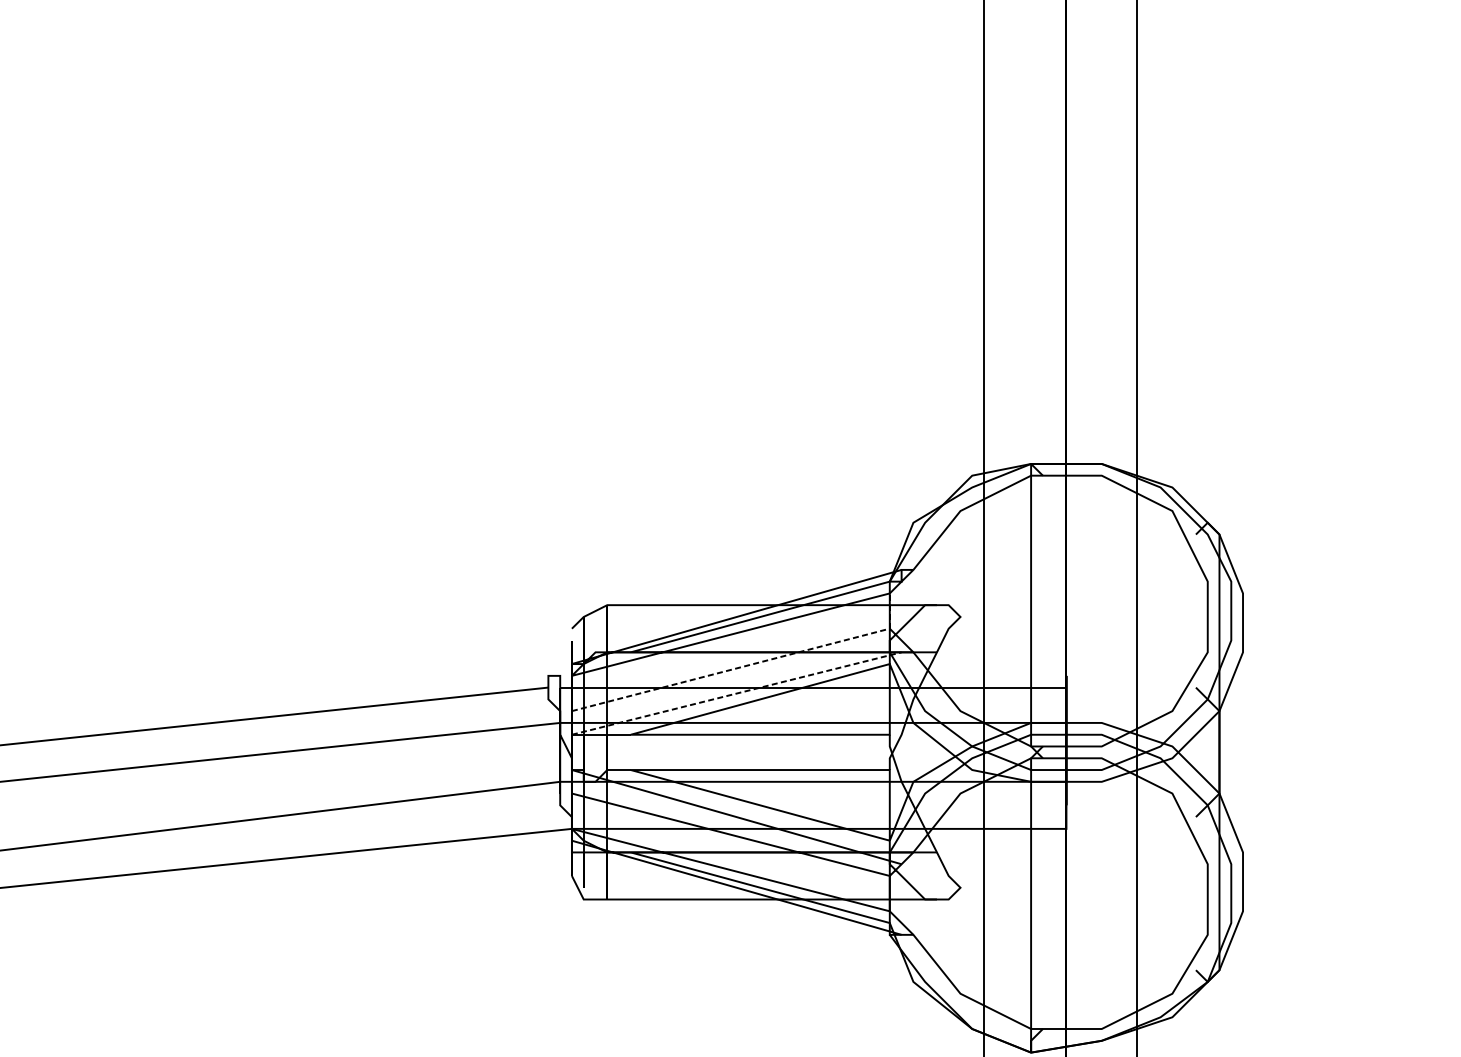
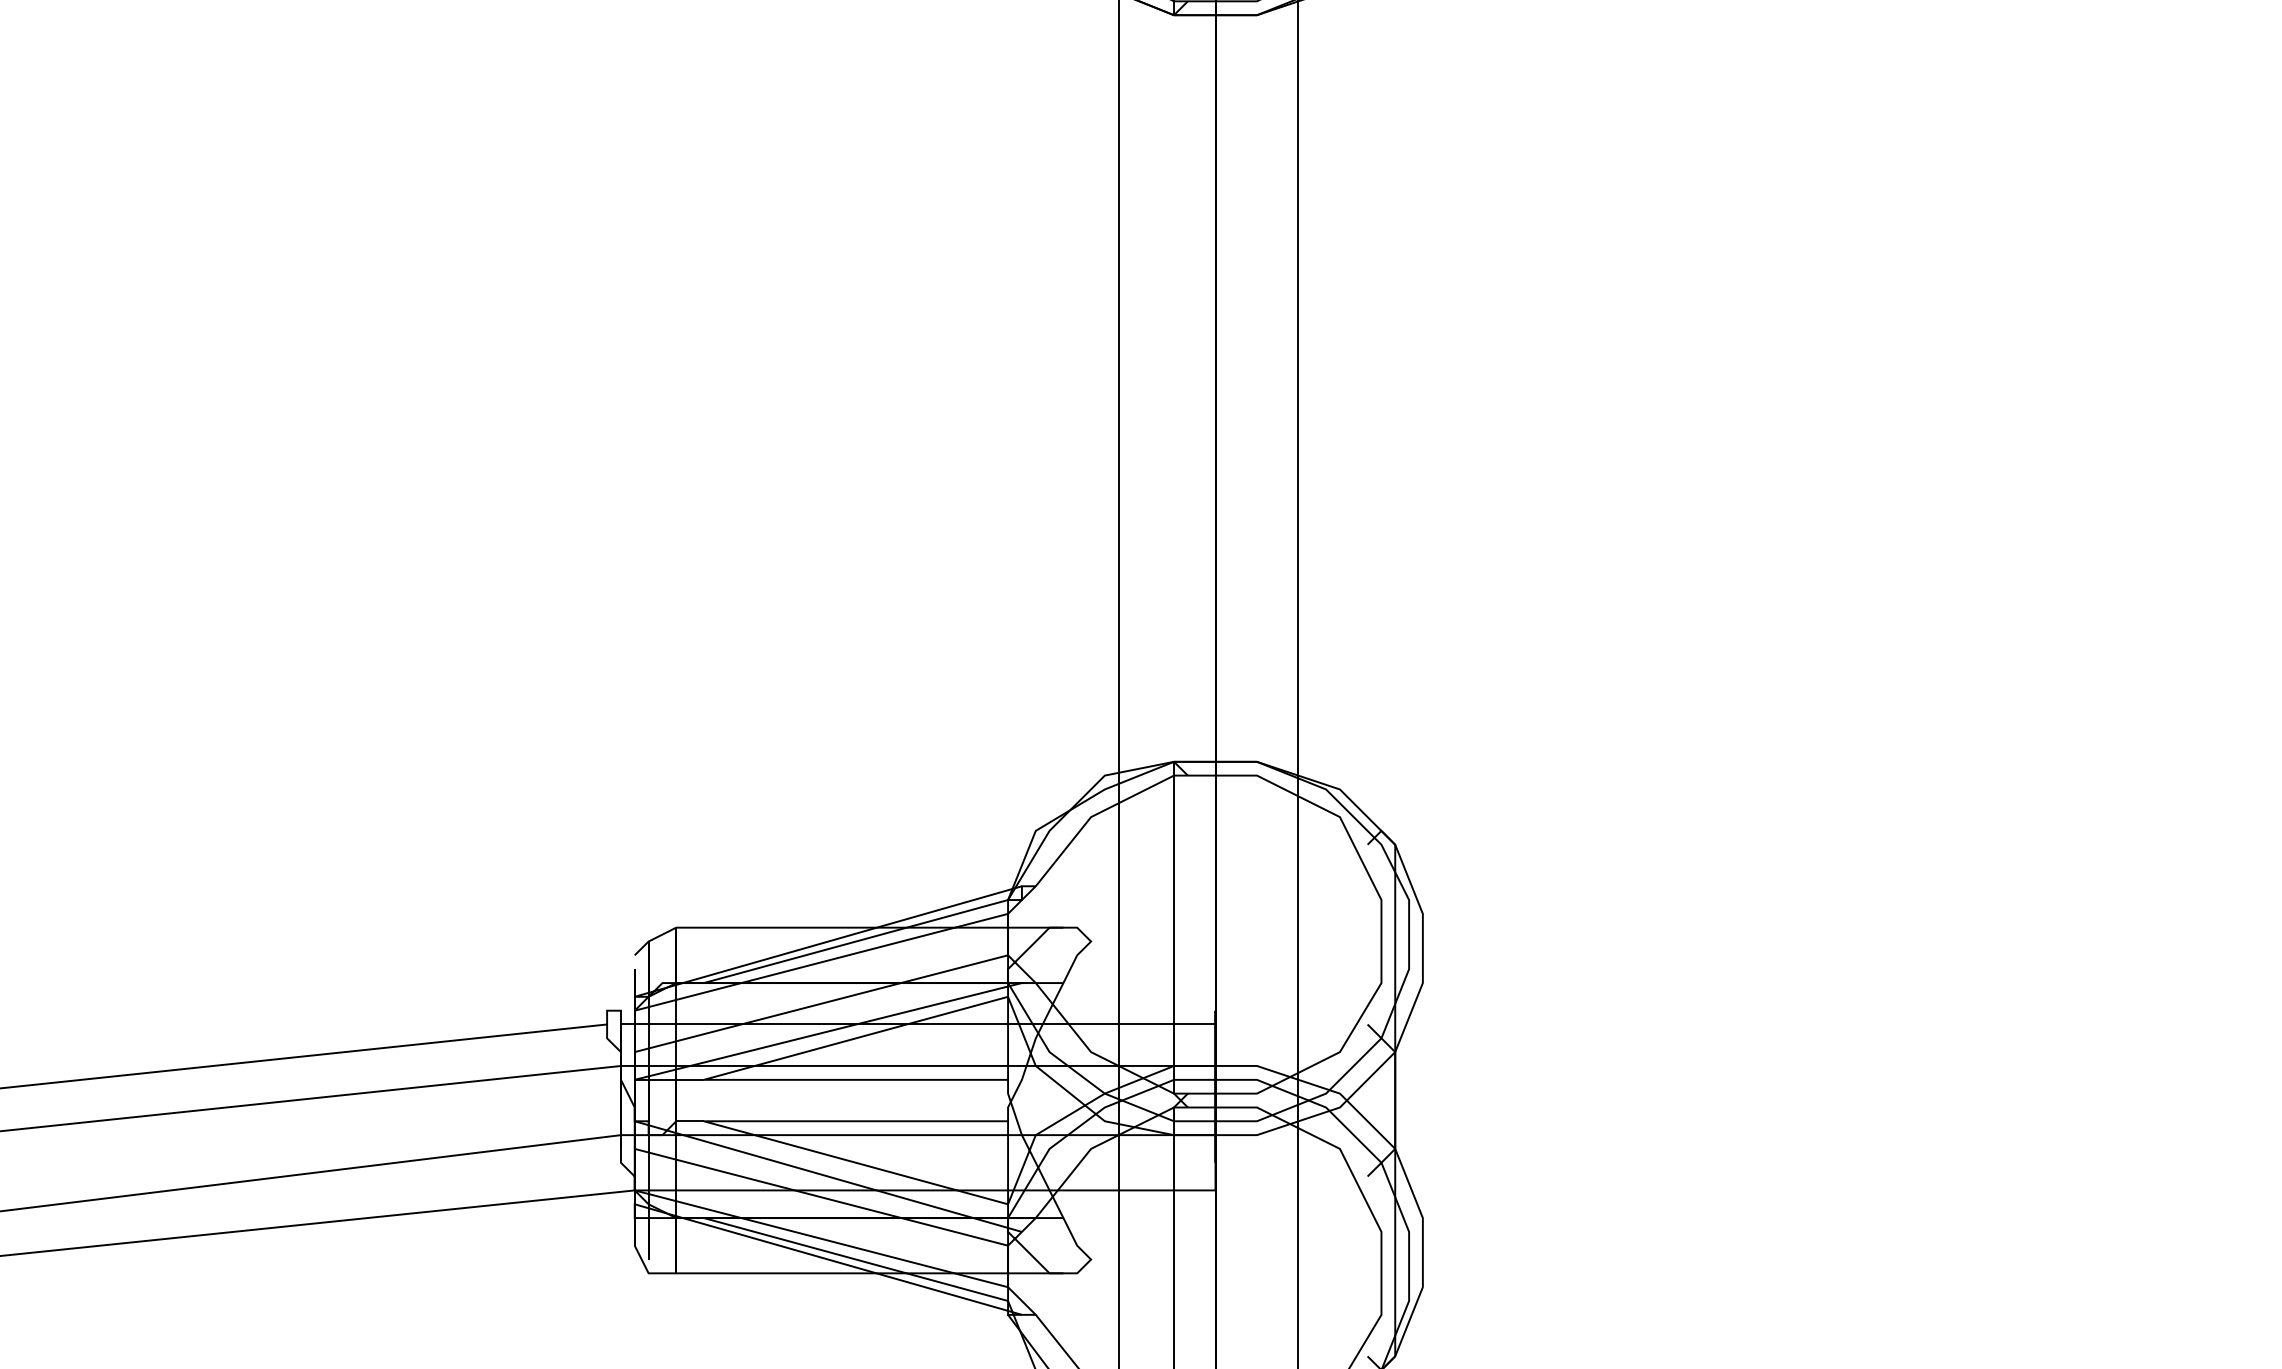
line: (748, 665) -> (842, 998), dashed -> solid
line: (736, 693) -> (828, 1031), dashed -> solid

